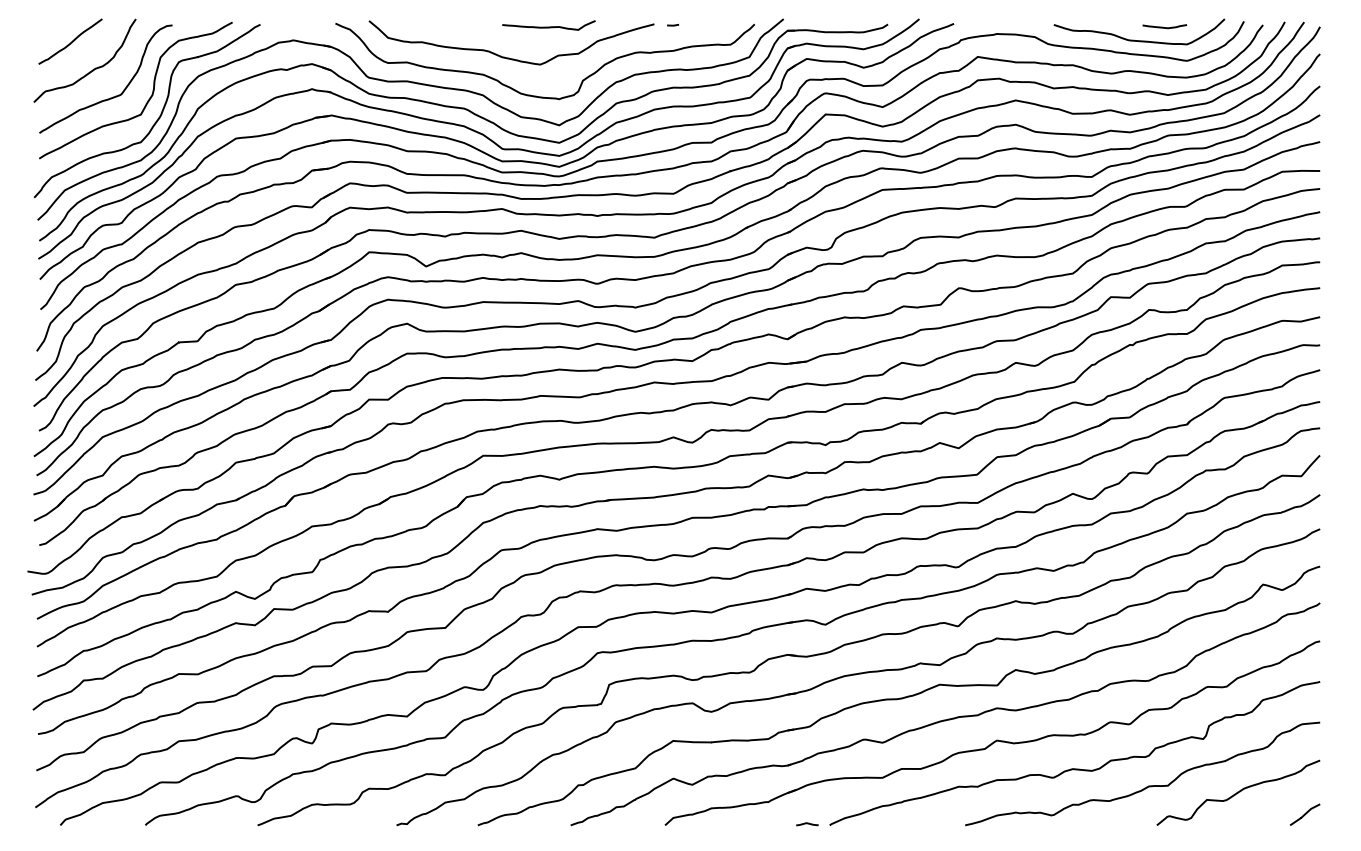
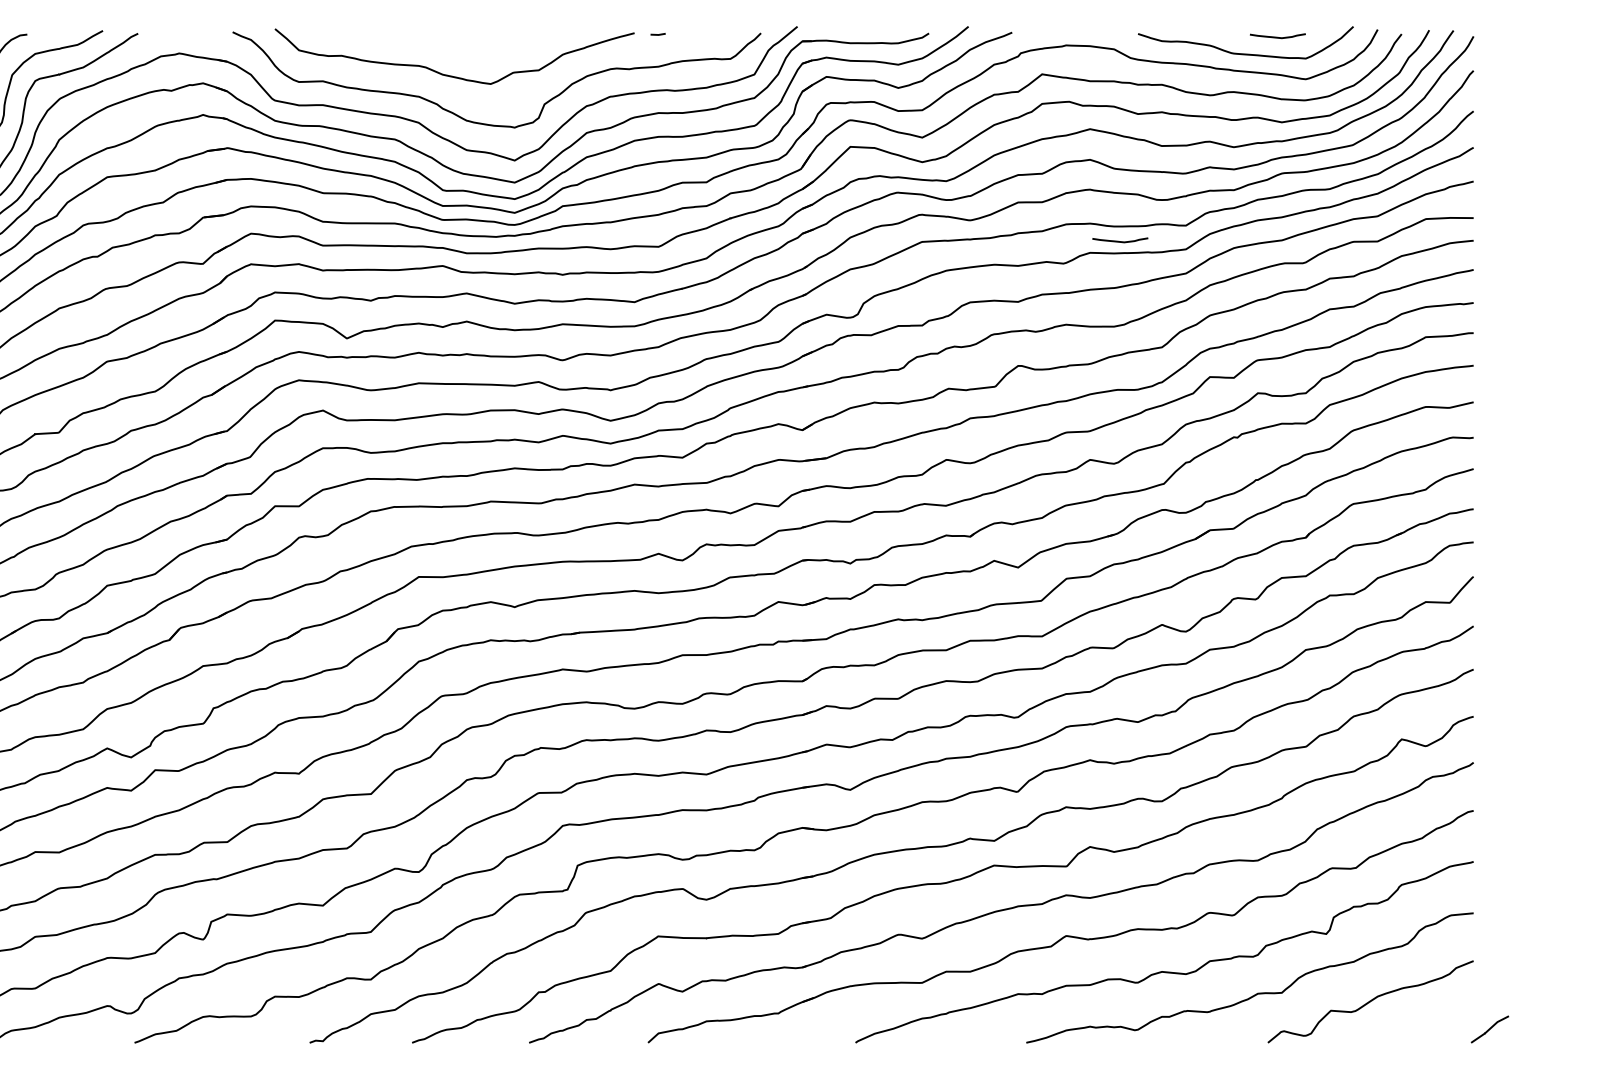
curve: (548, 26) -> (501, 35), removed
curve: (1038, 188) -> (1118, 240), added
curve: (1304, 814) -> (1489, 1029), moved
curve: (807, 824) -> (827, 1041), removed

